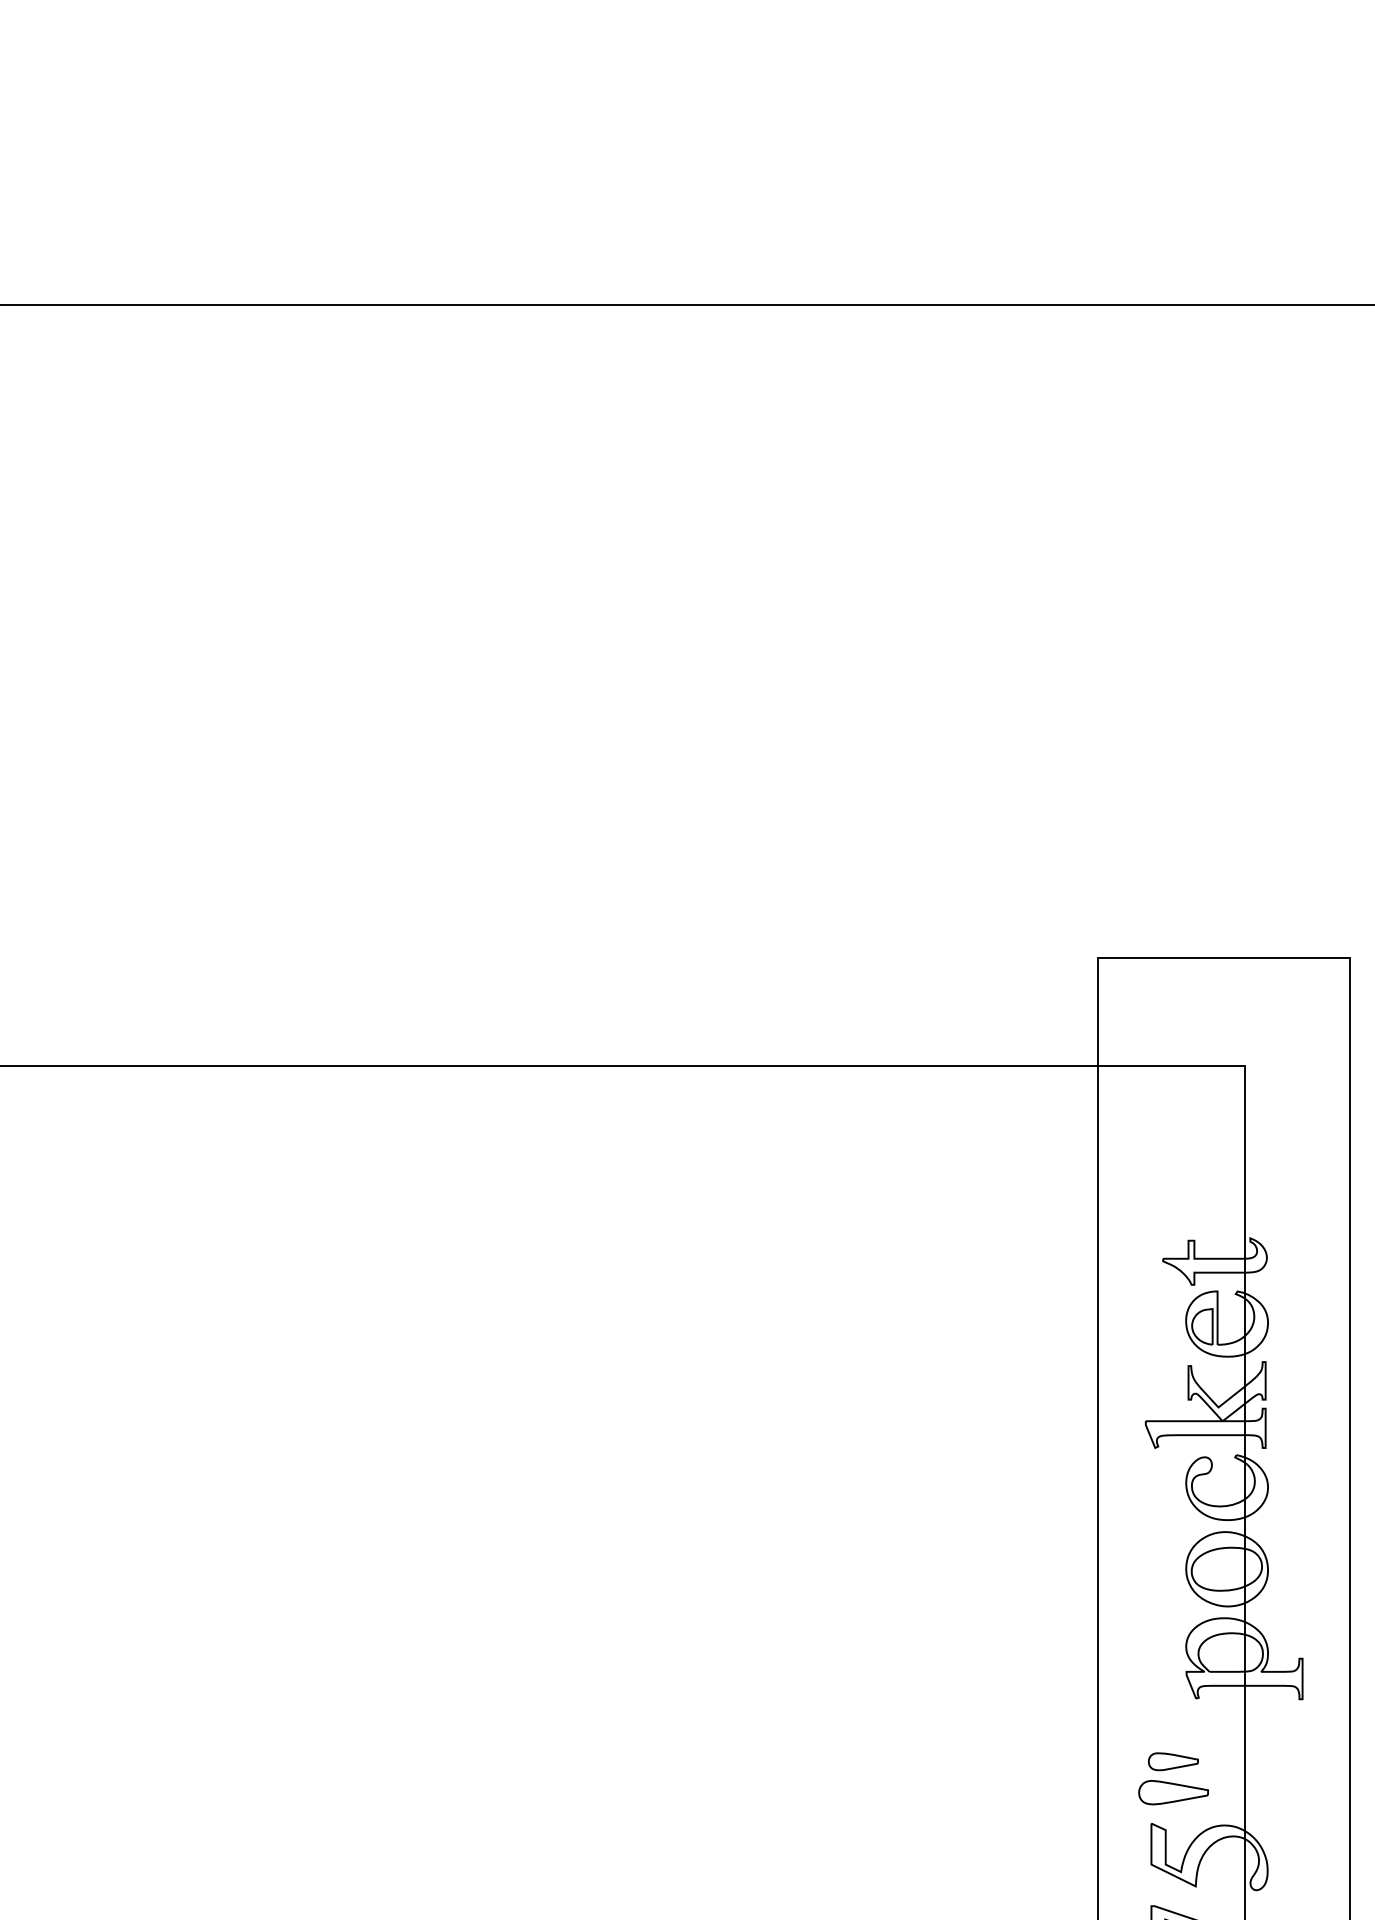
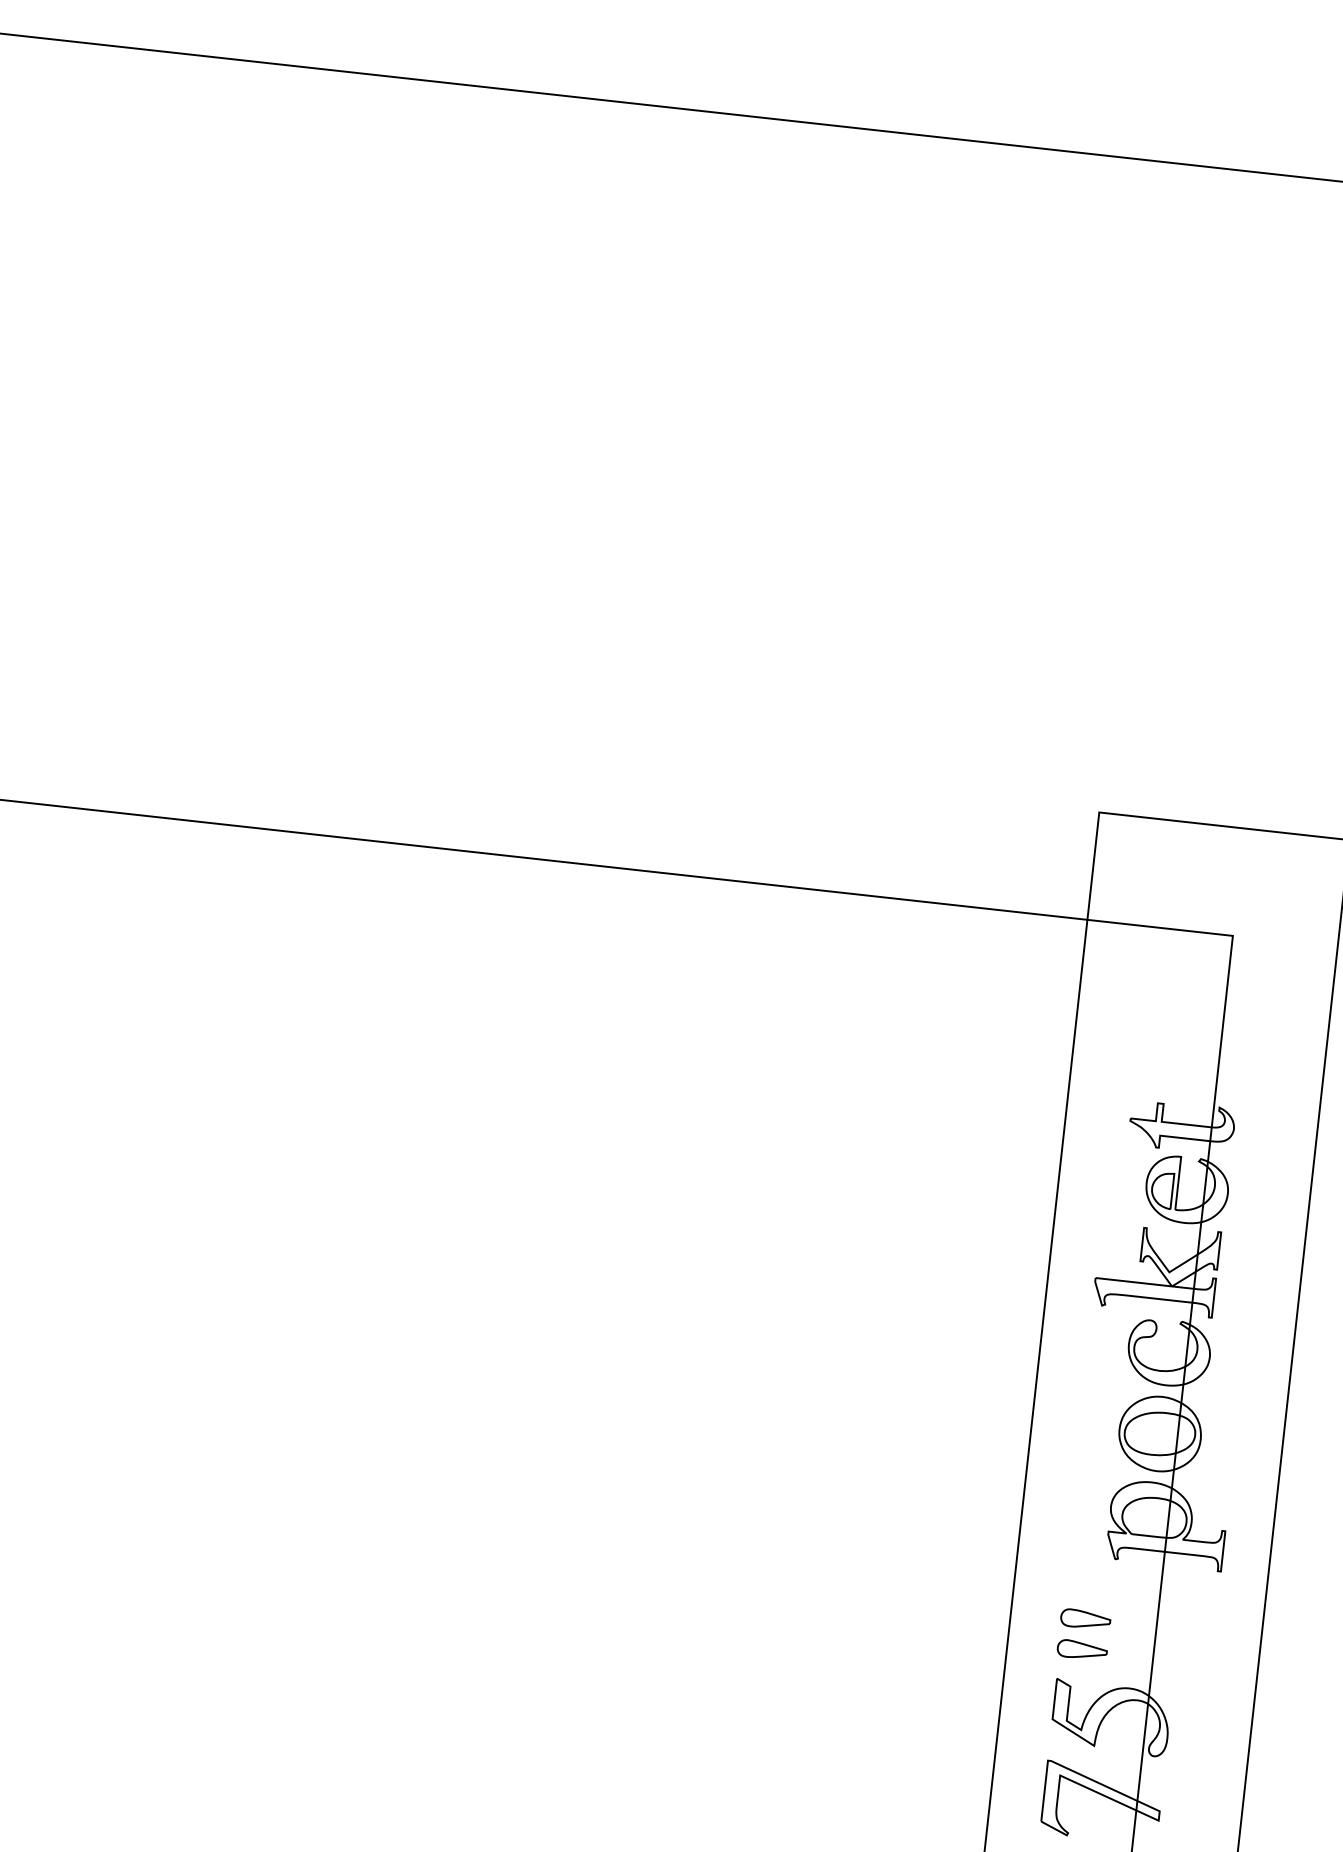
part: (1172, 1792) -> (1081, 1649), size x0.71

